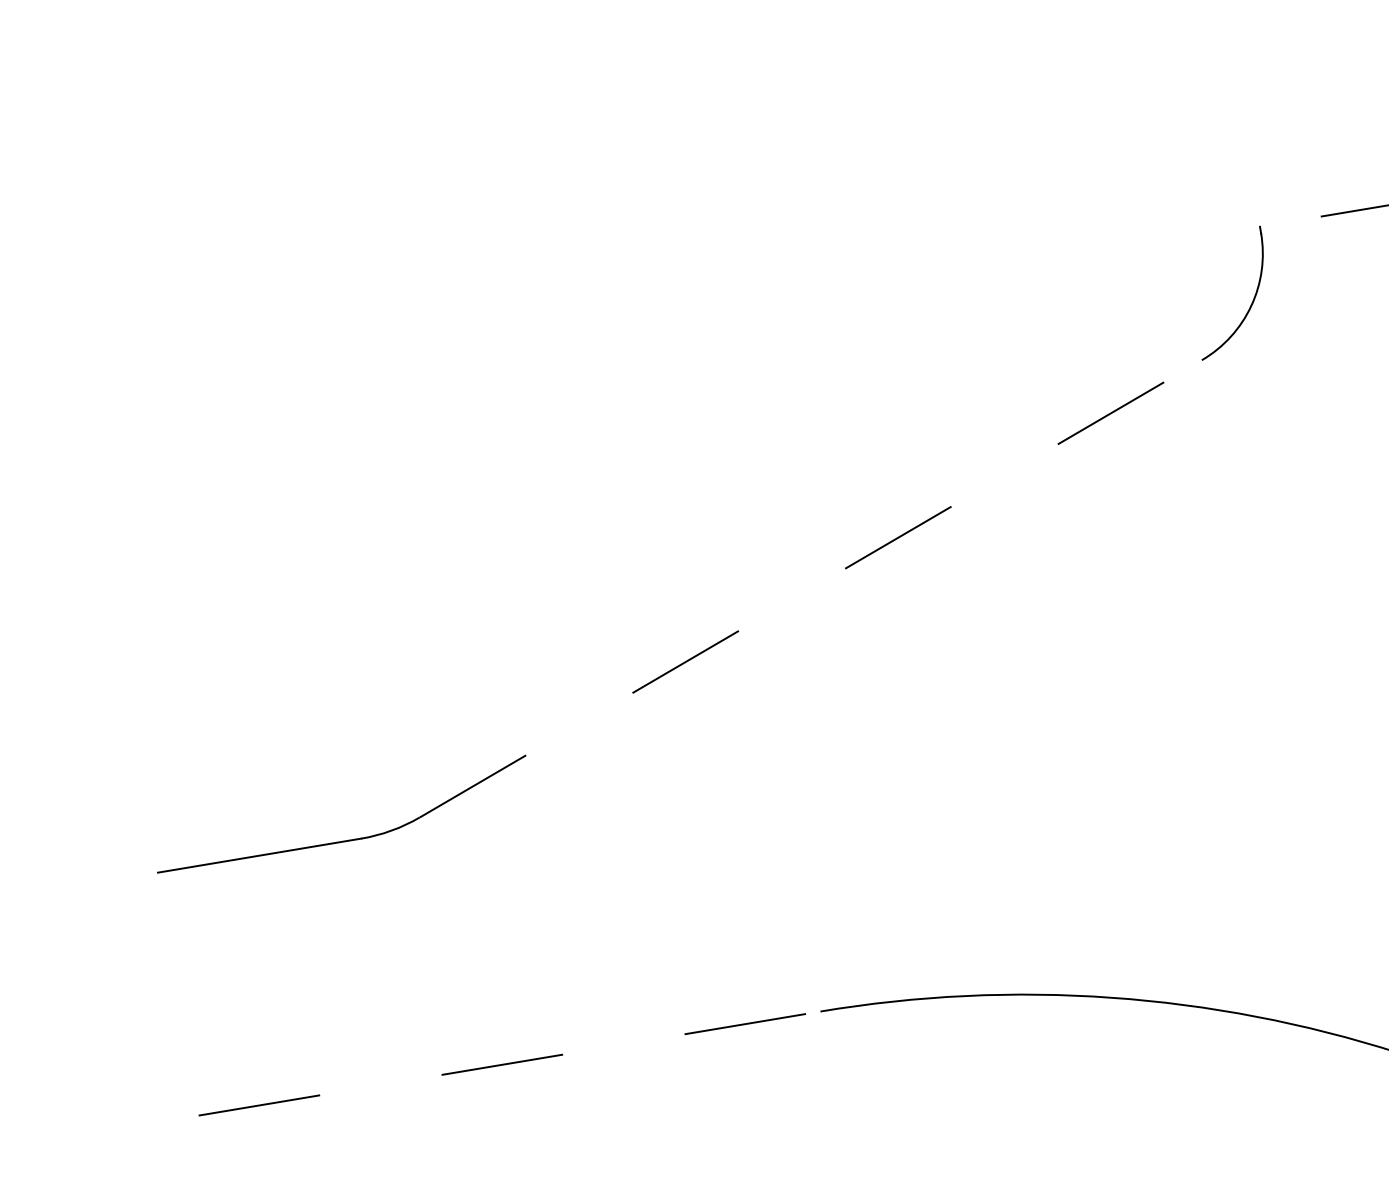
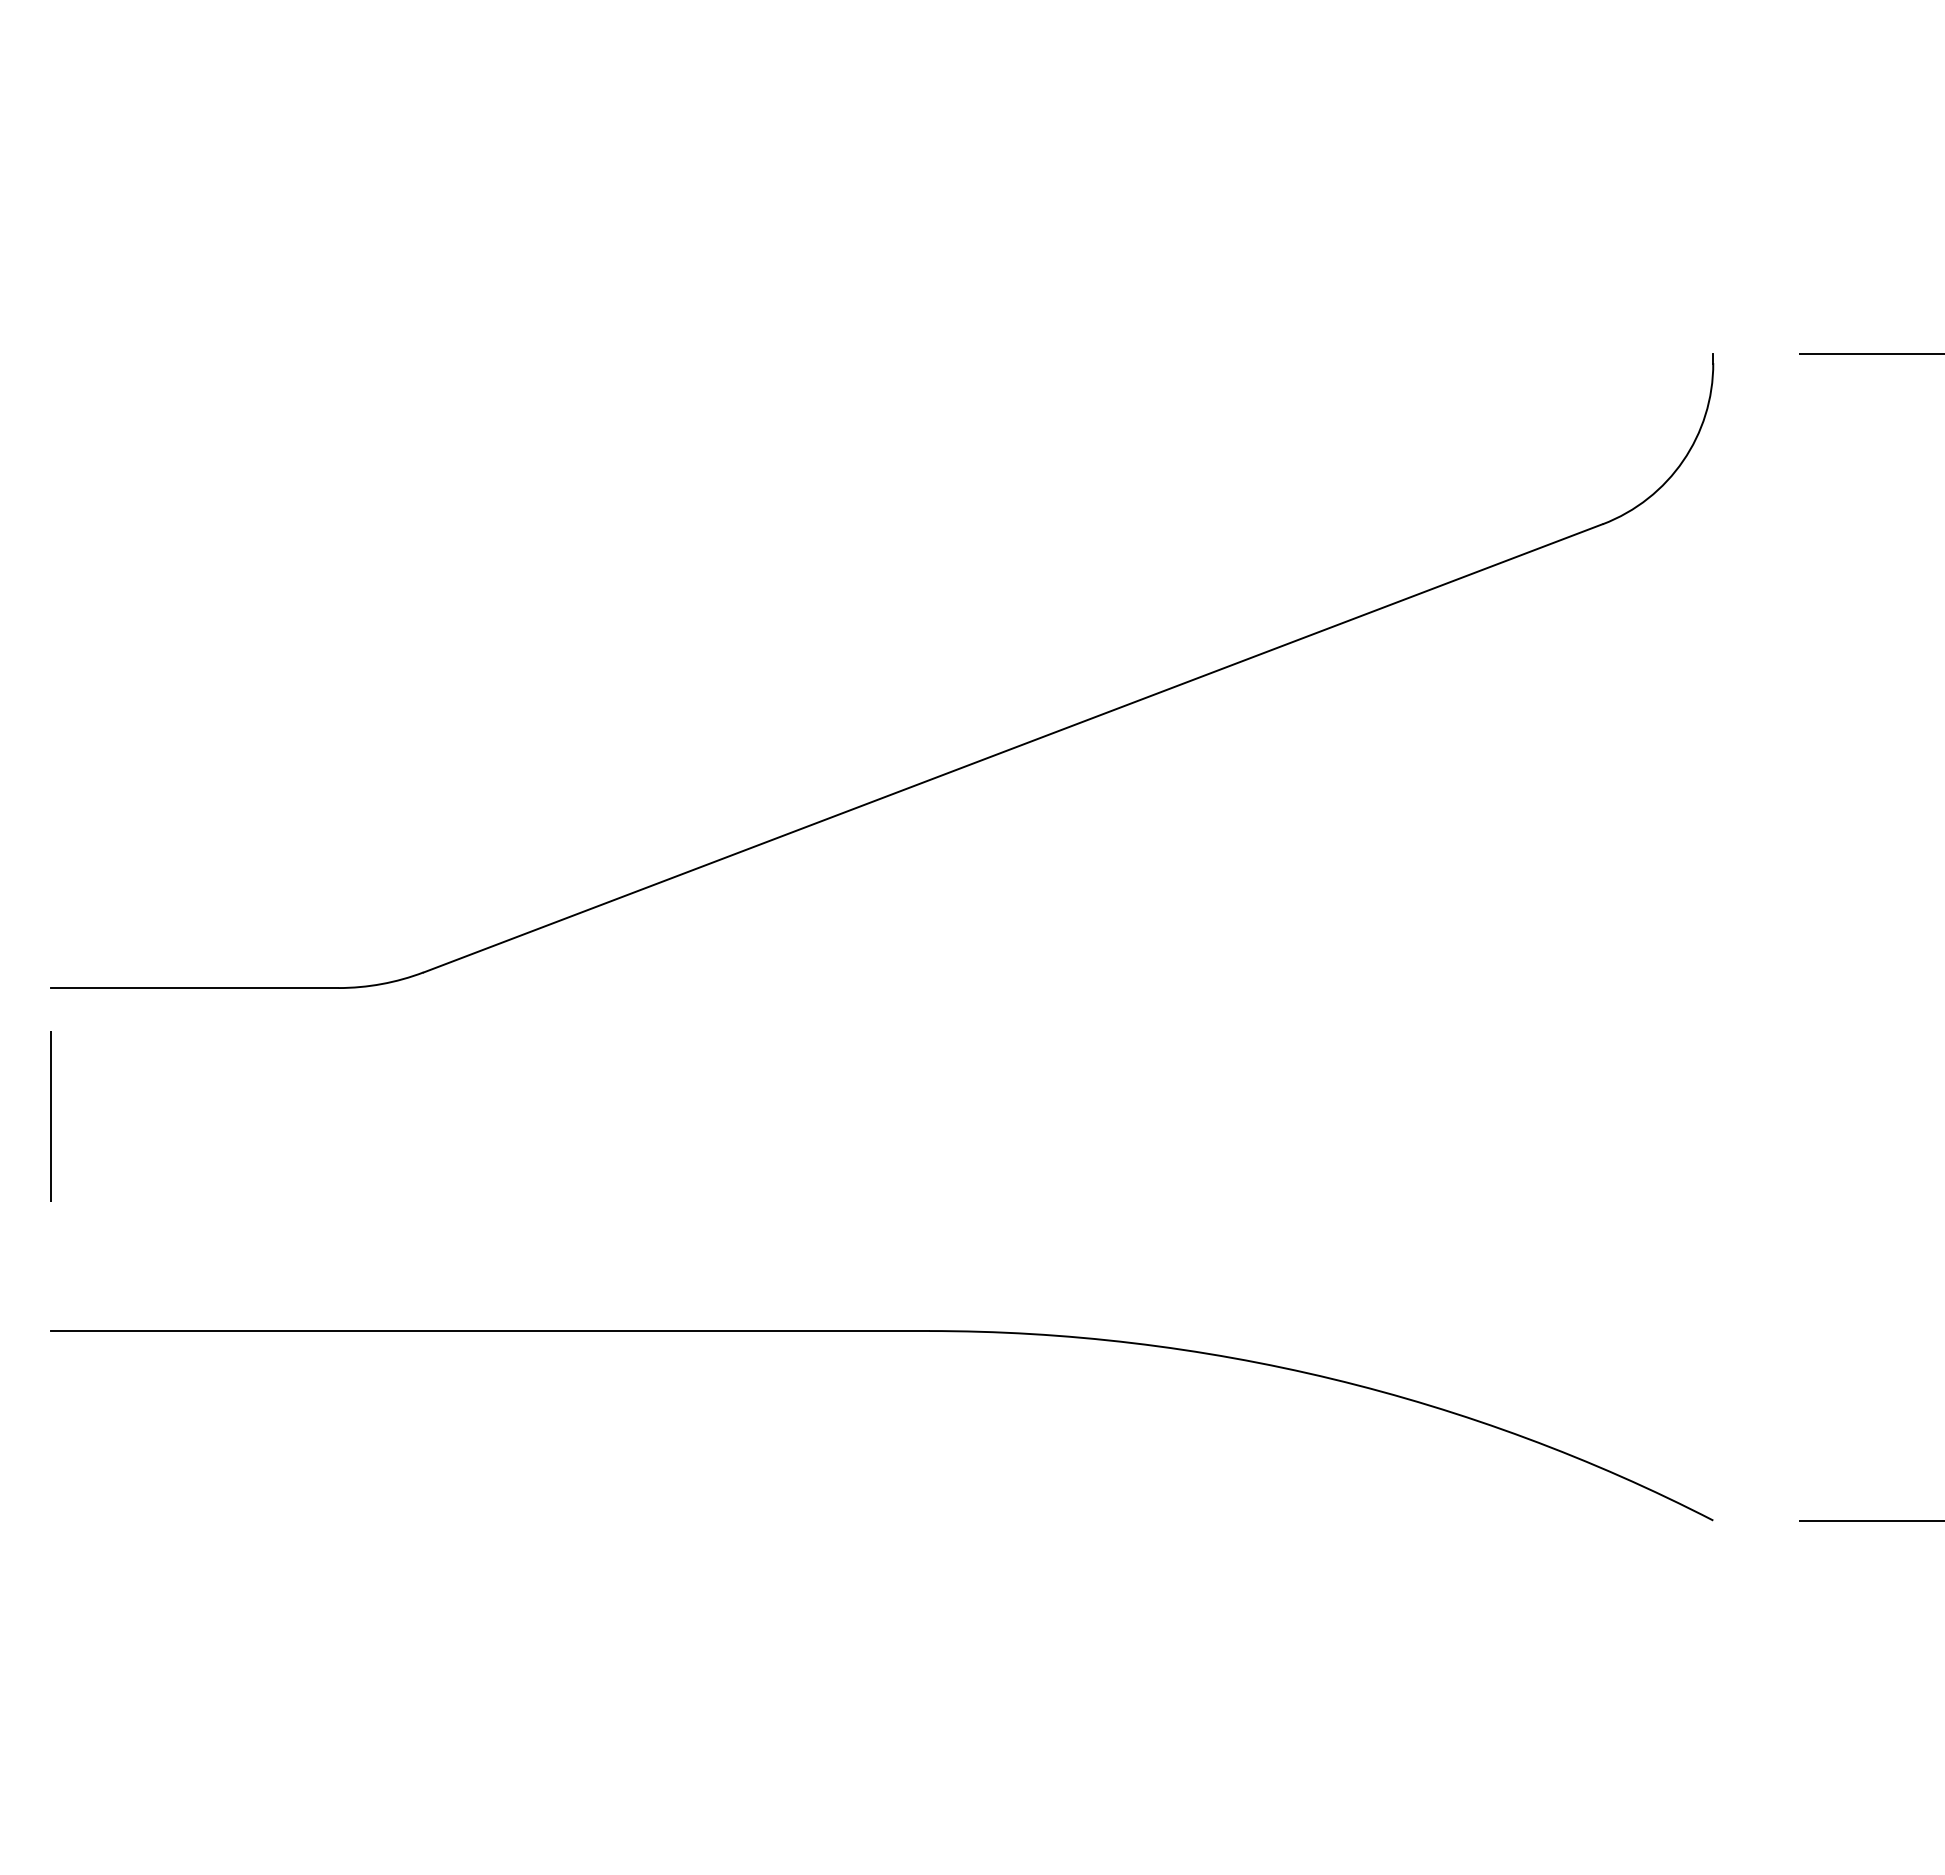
line: (811, 588) -> (1013, 748), dashed -> solid
line: (172, 963) -> (50, 1116), added
line: (509, 1063) -> (490, 1331), dashed -> solid

